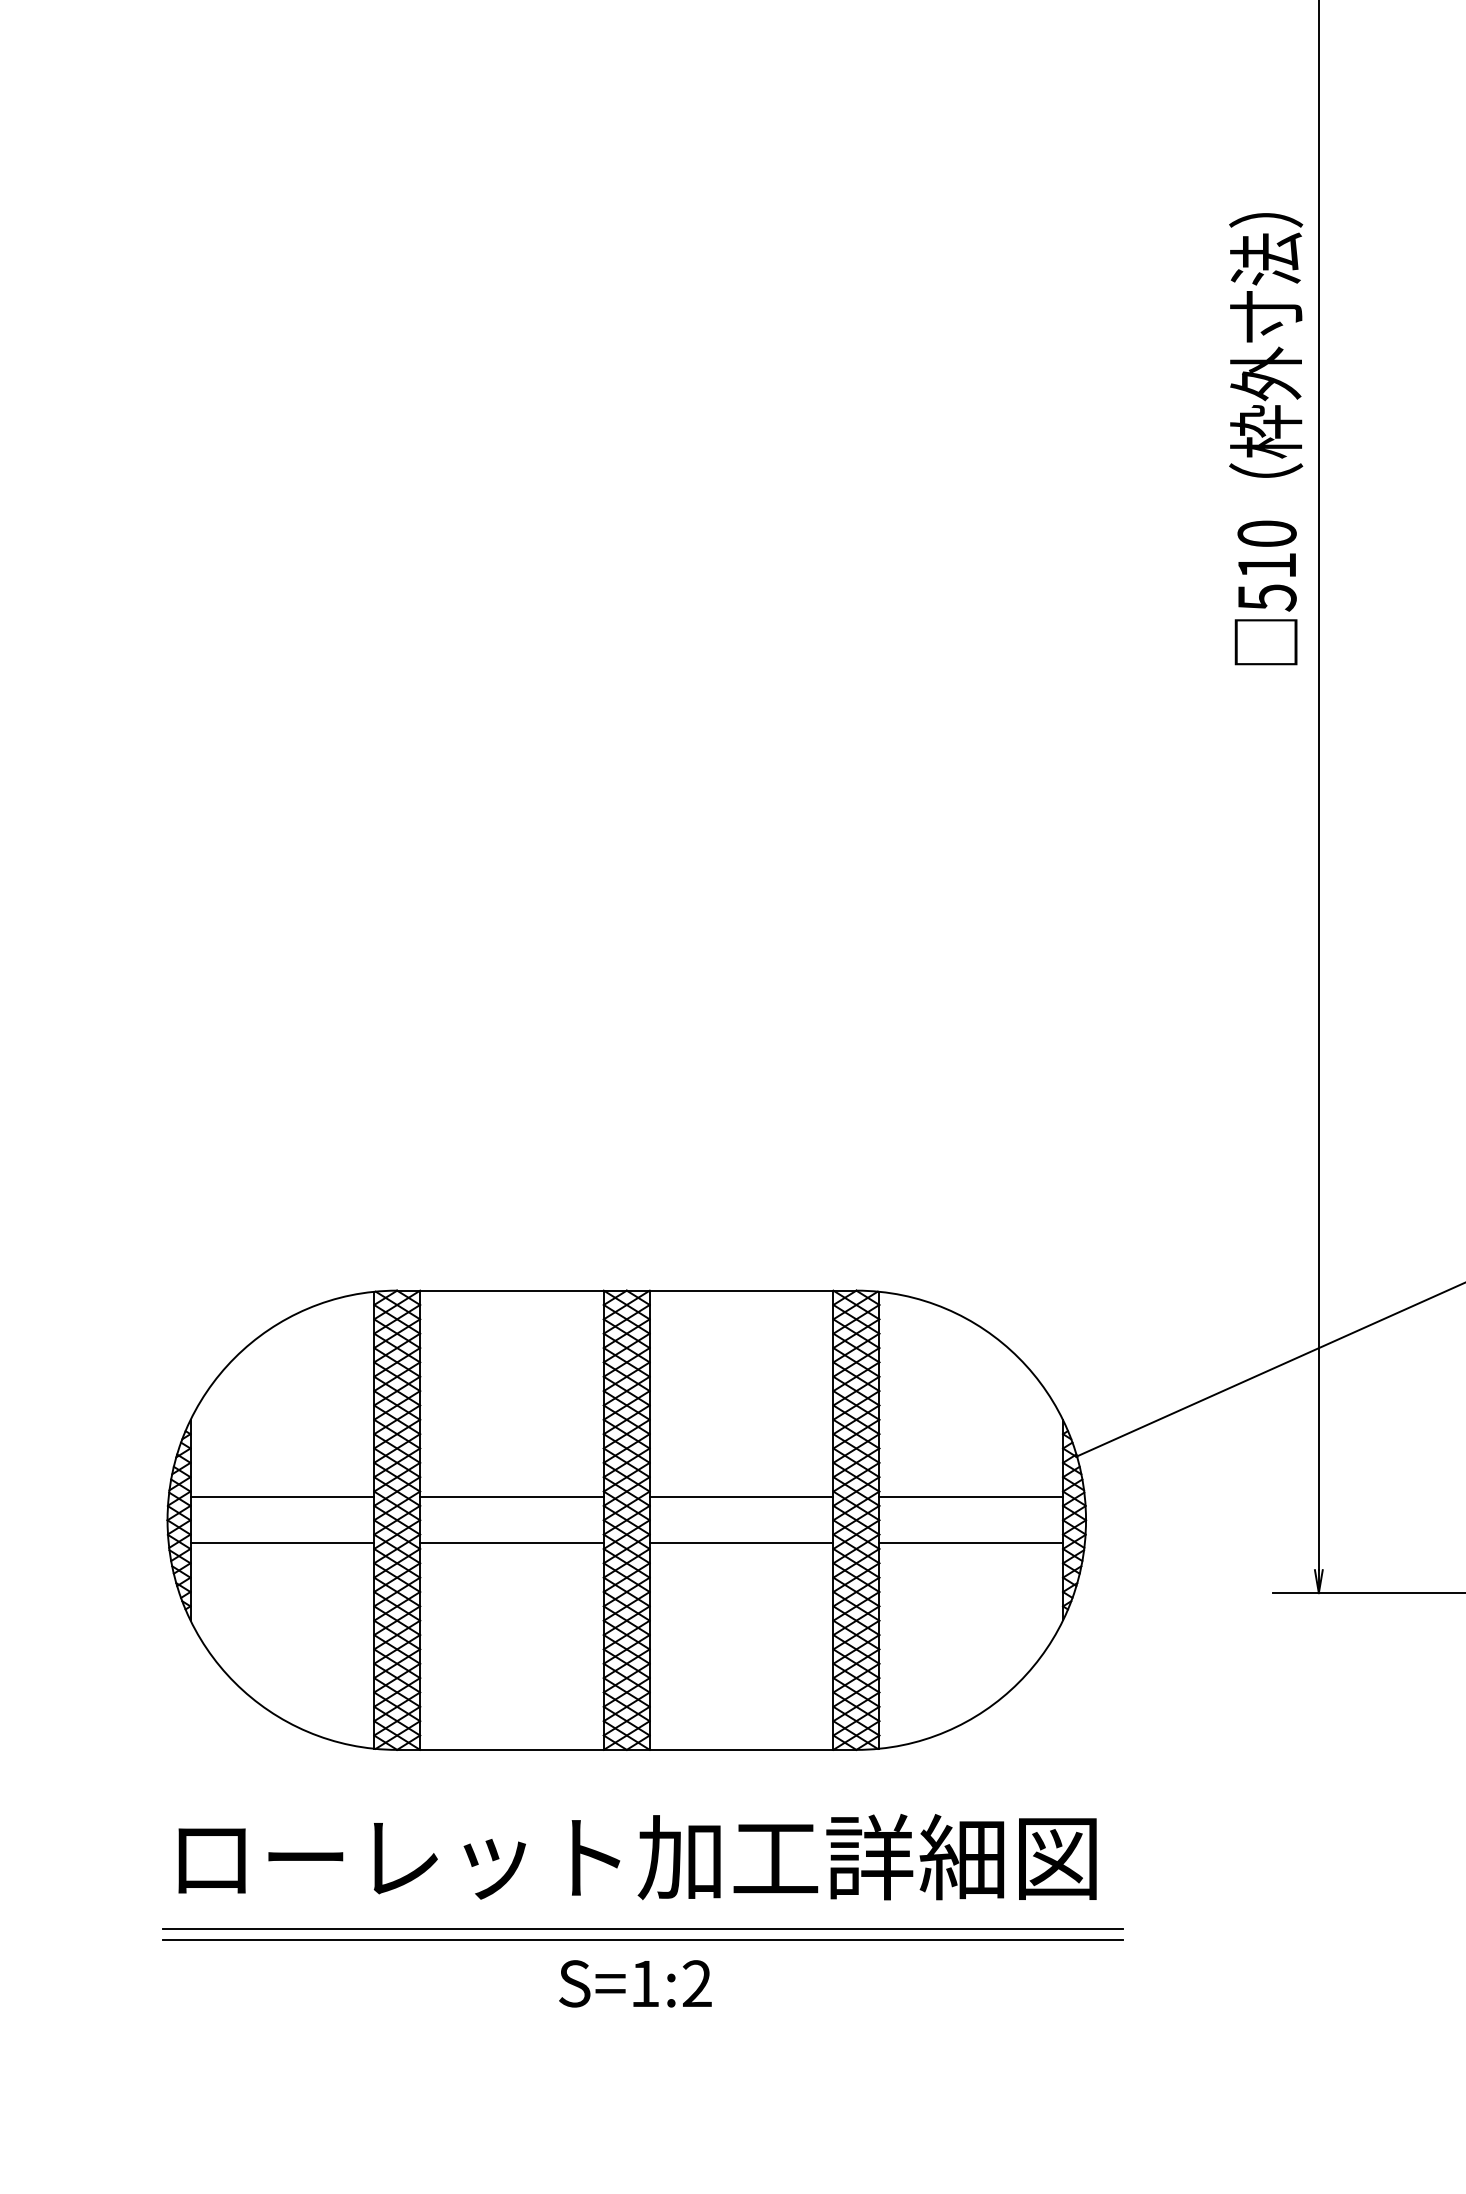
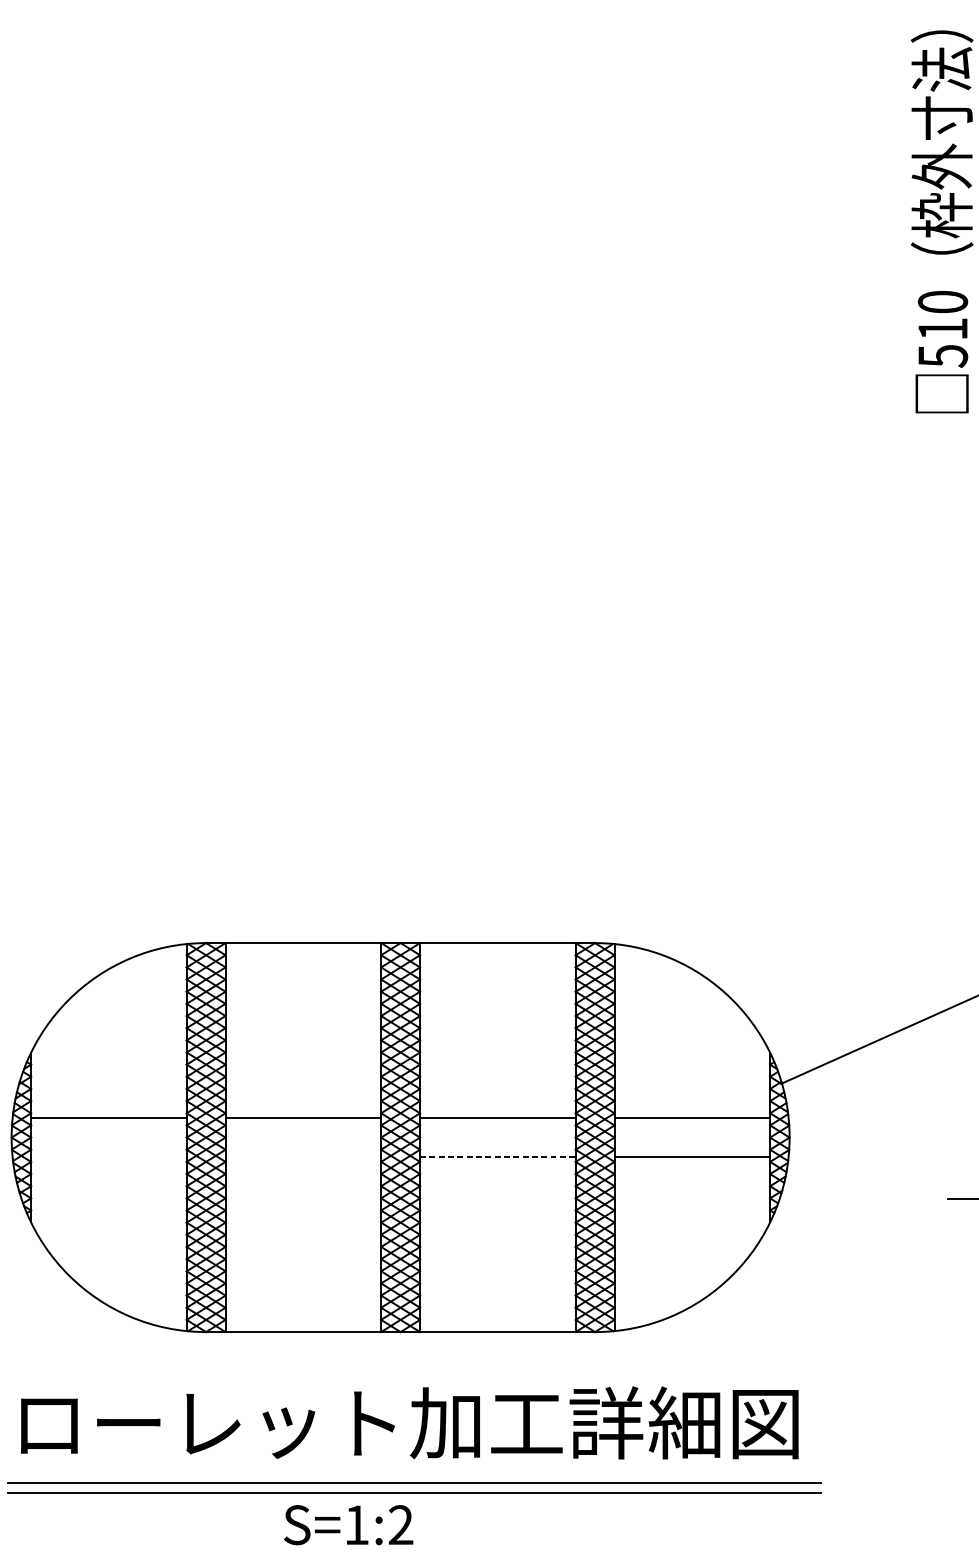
line: (282, 1543) -> (109, 1157), removed
line: (511, 1543) -> (302, 1157), removed
line: (741, 1543) -> (497, 1157), solid -> dashed
text: (635, 1983) -> (348, 1524), moved

